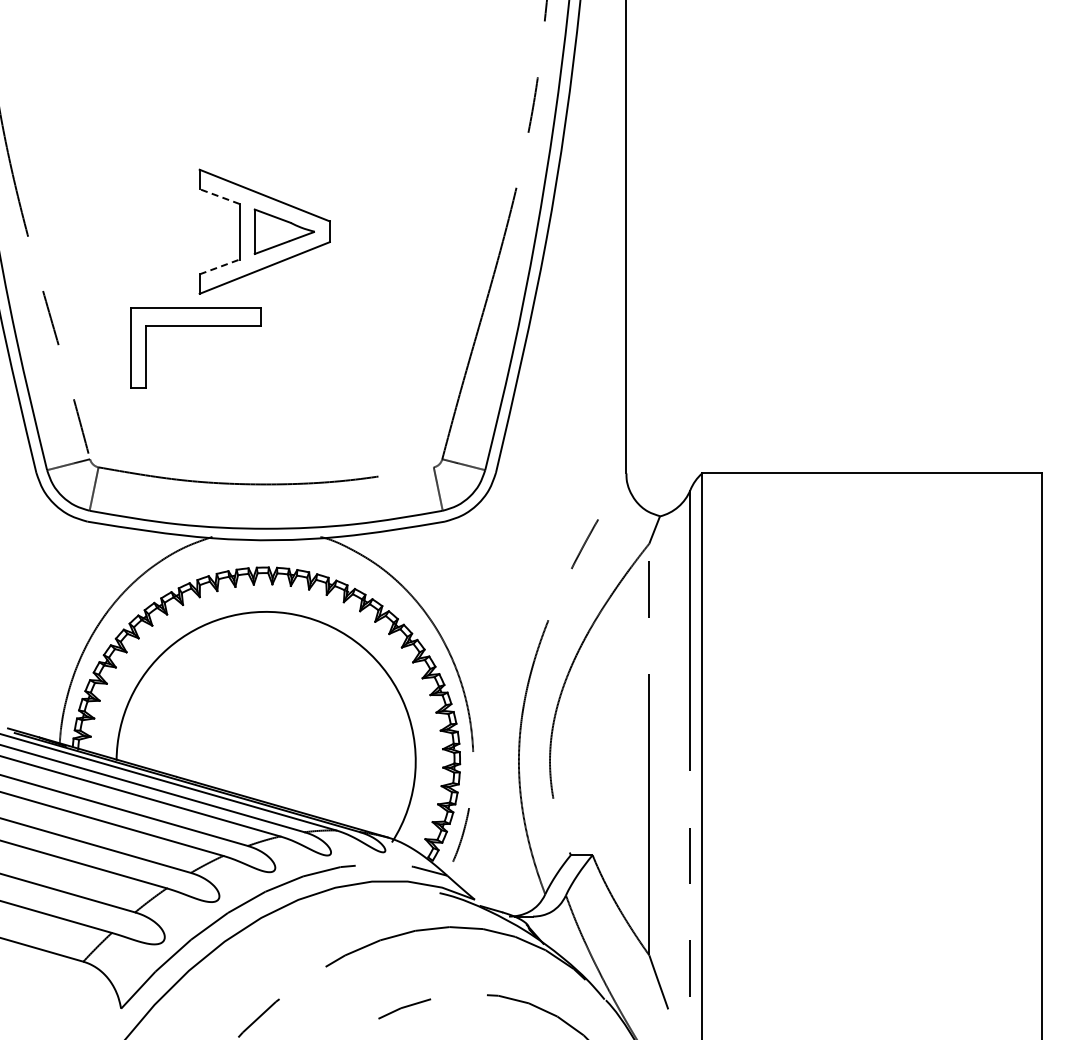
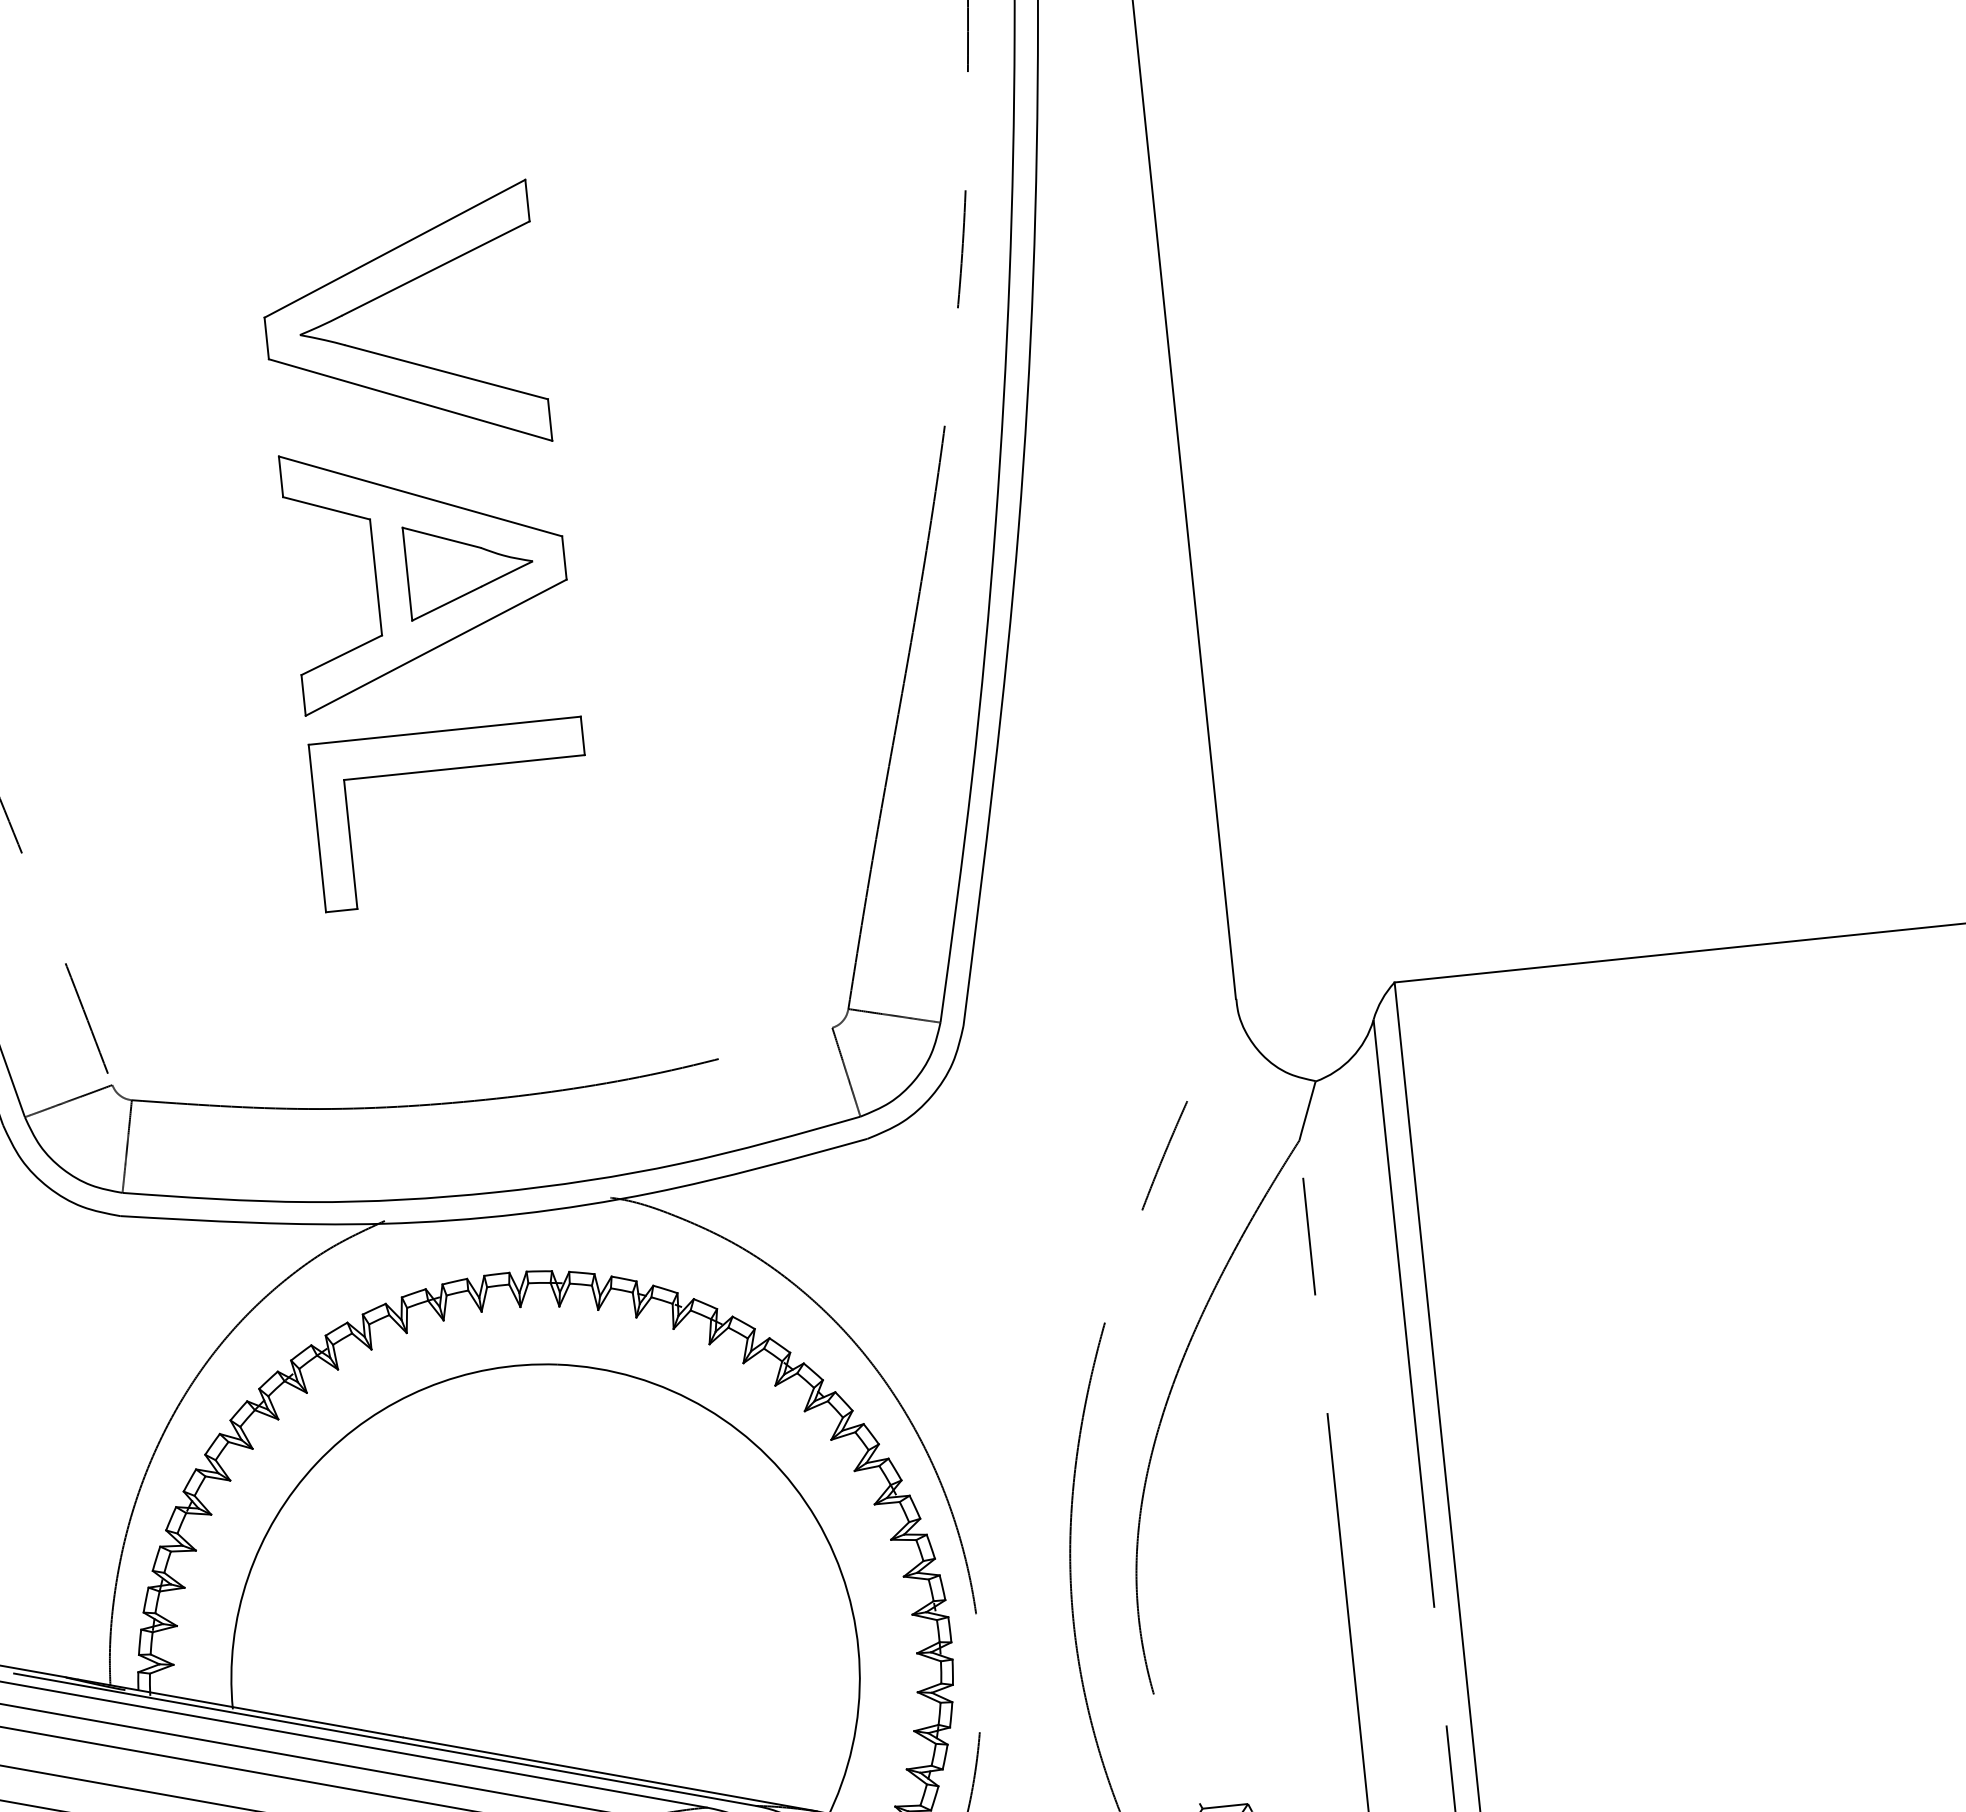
part: (257, 99) -> (384, 297), added
line: (219, 196) -> (326, 508), dashed -> solid
line: (220, 266) -> (343, 654), dashed -> solid
part: (195, 326) -> (448, 770), moved

